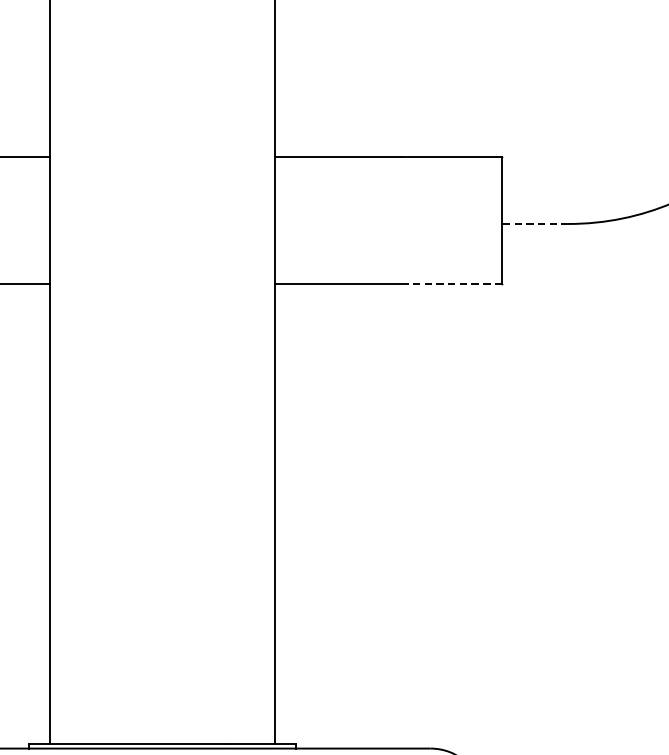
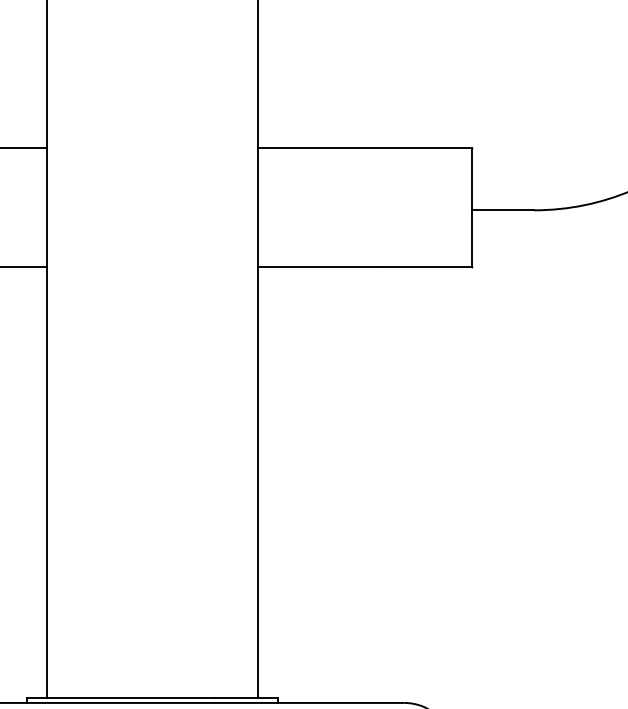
line: (535, 224) -> (502, 210), dashed -> solid
line: (452, 283) -> (424, 266), dashed -> solid

